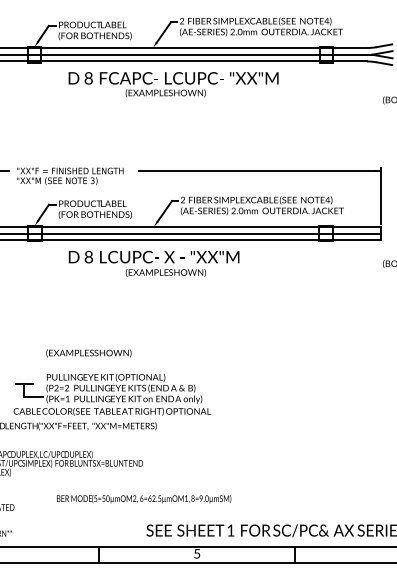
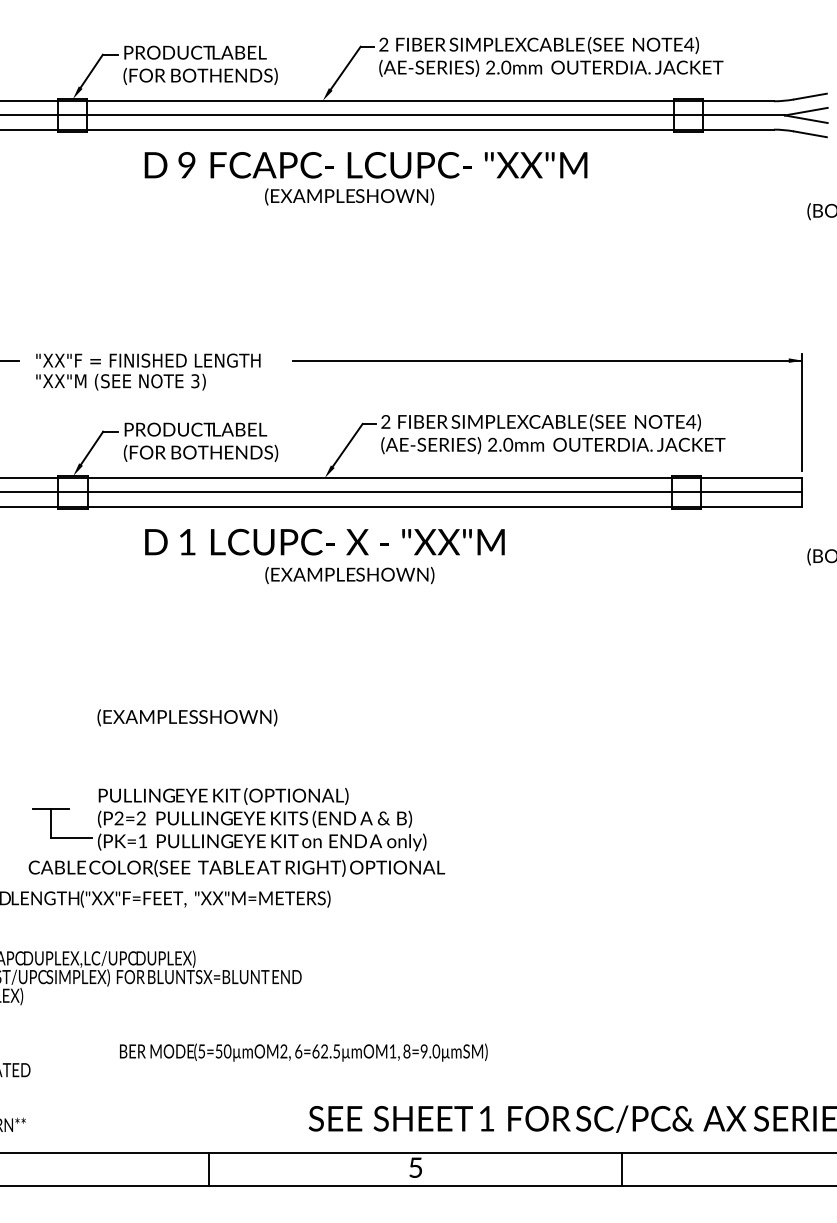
text: (88, 78) -> (186, 165), 8 -> 9
text: (88, 256) -> (186, 540), 8 -> 1
text: (88, 353) -> (186, 717), moved

